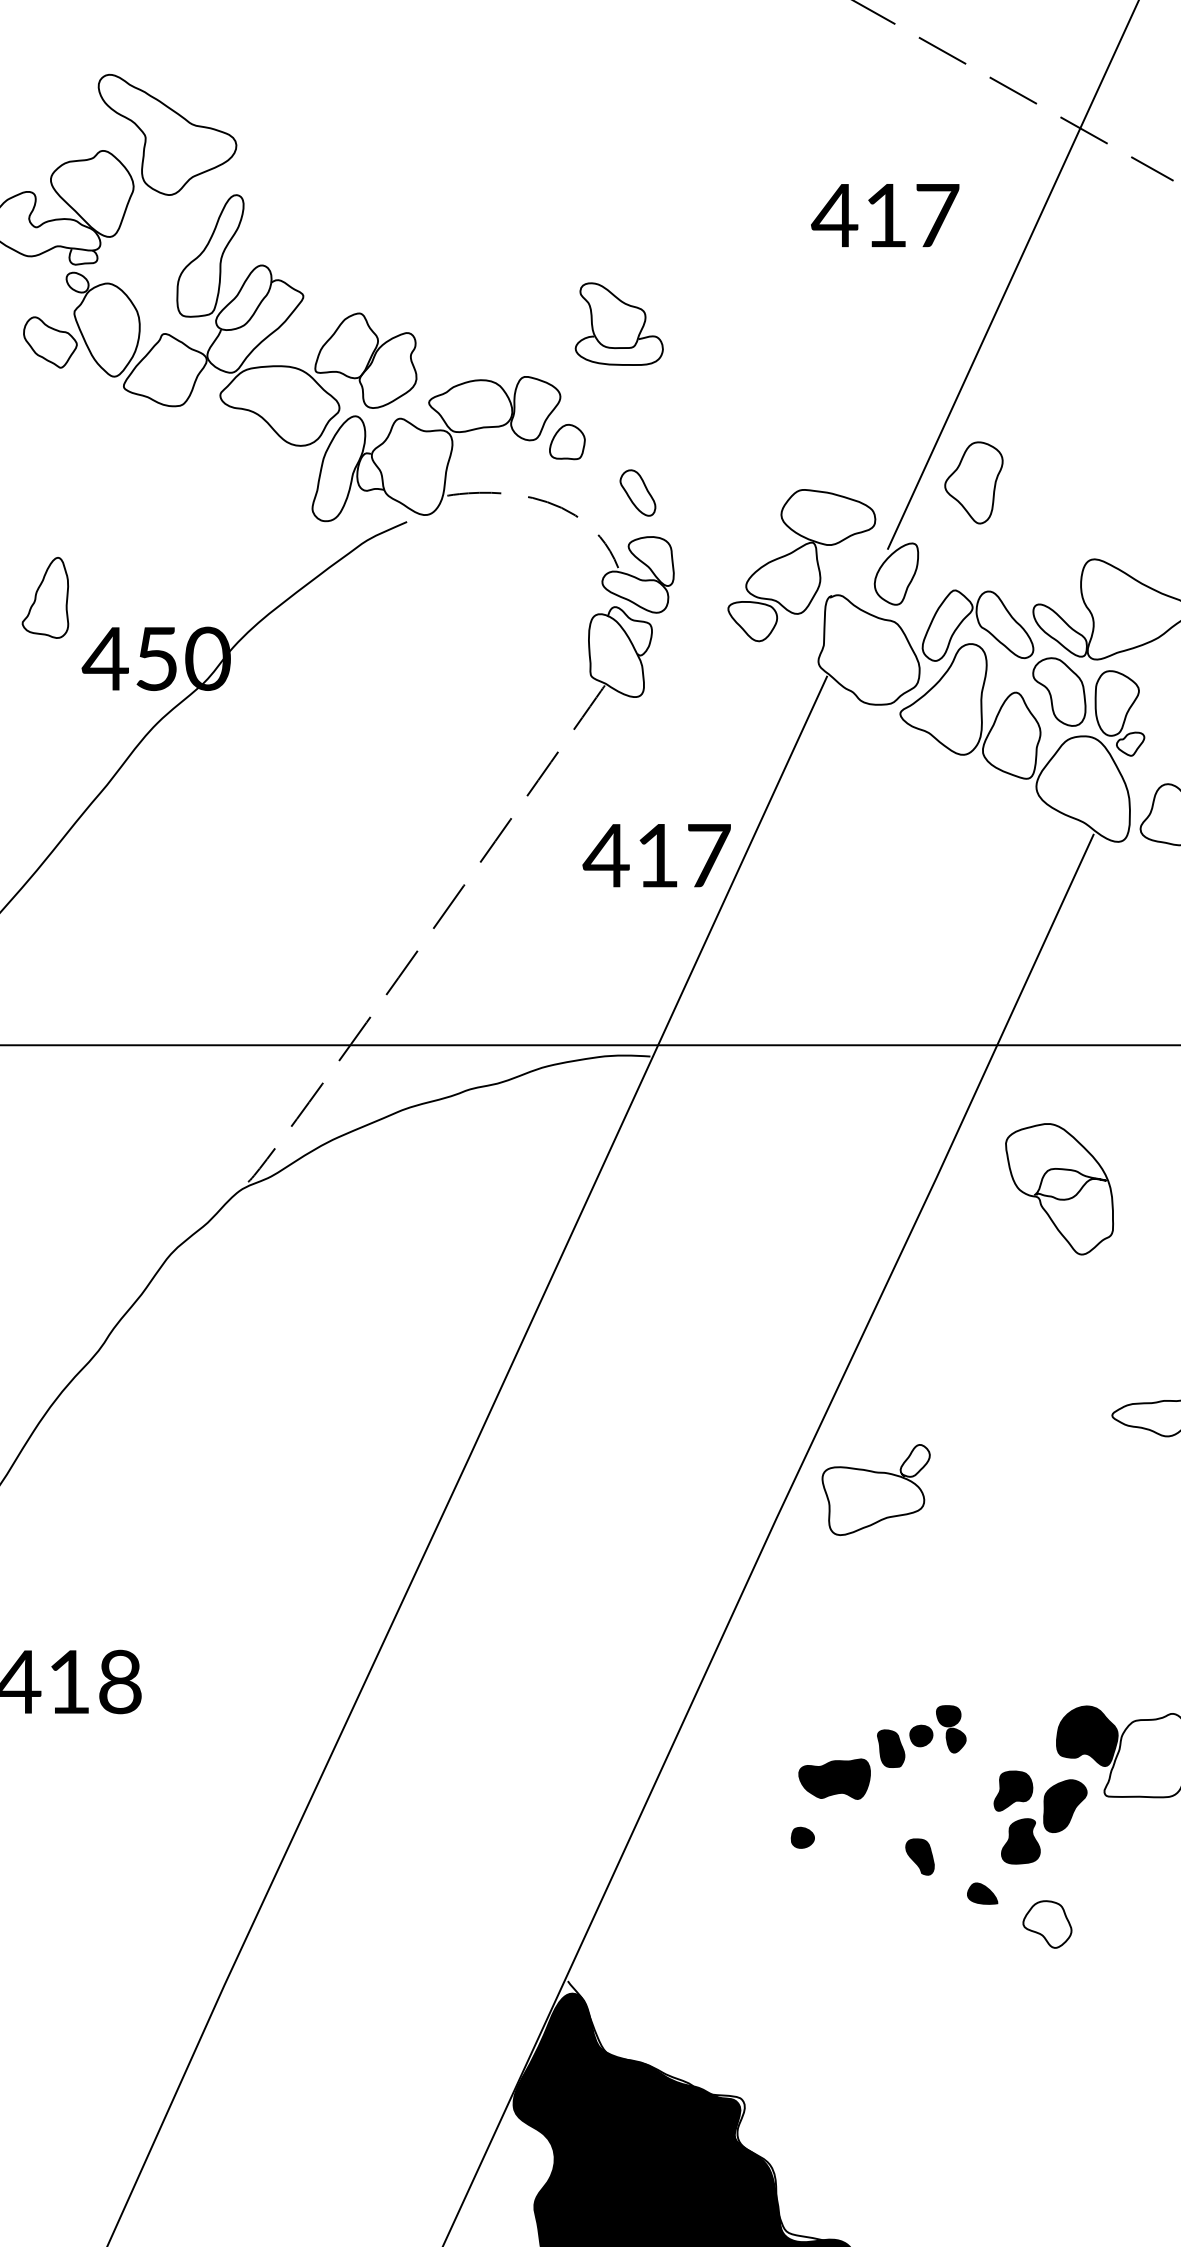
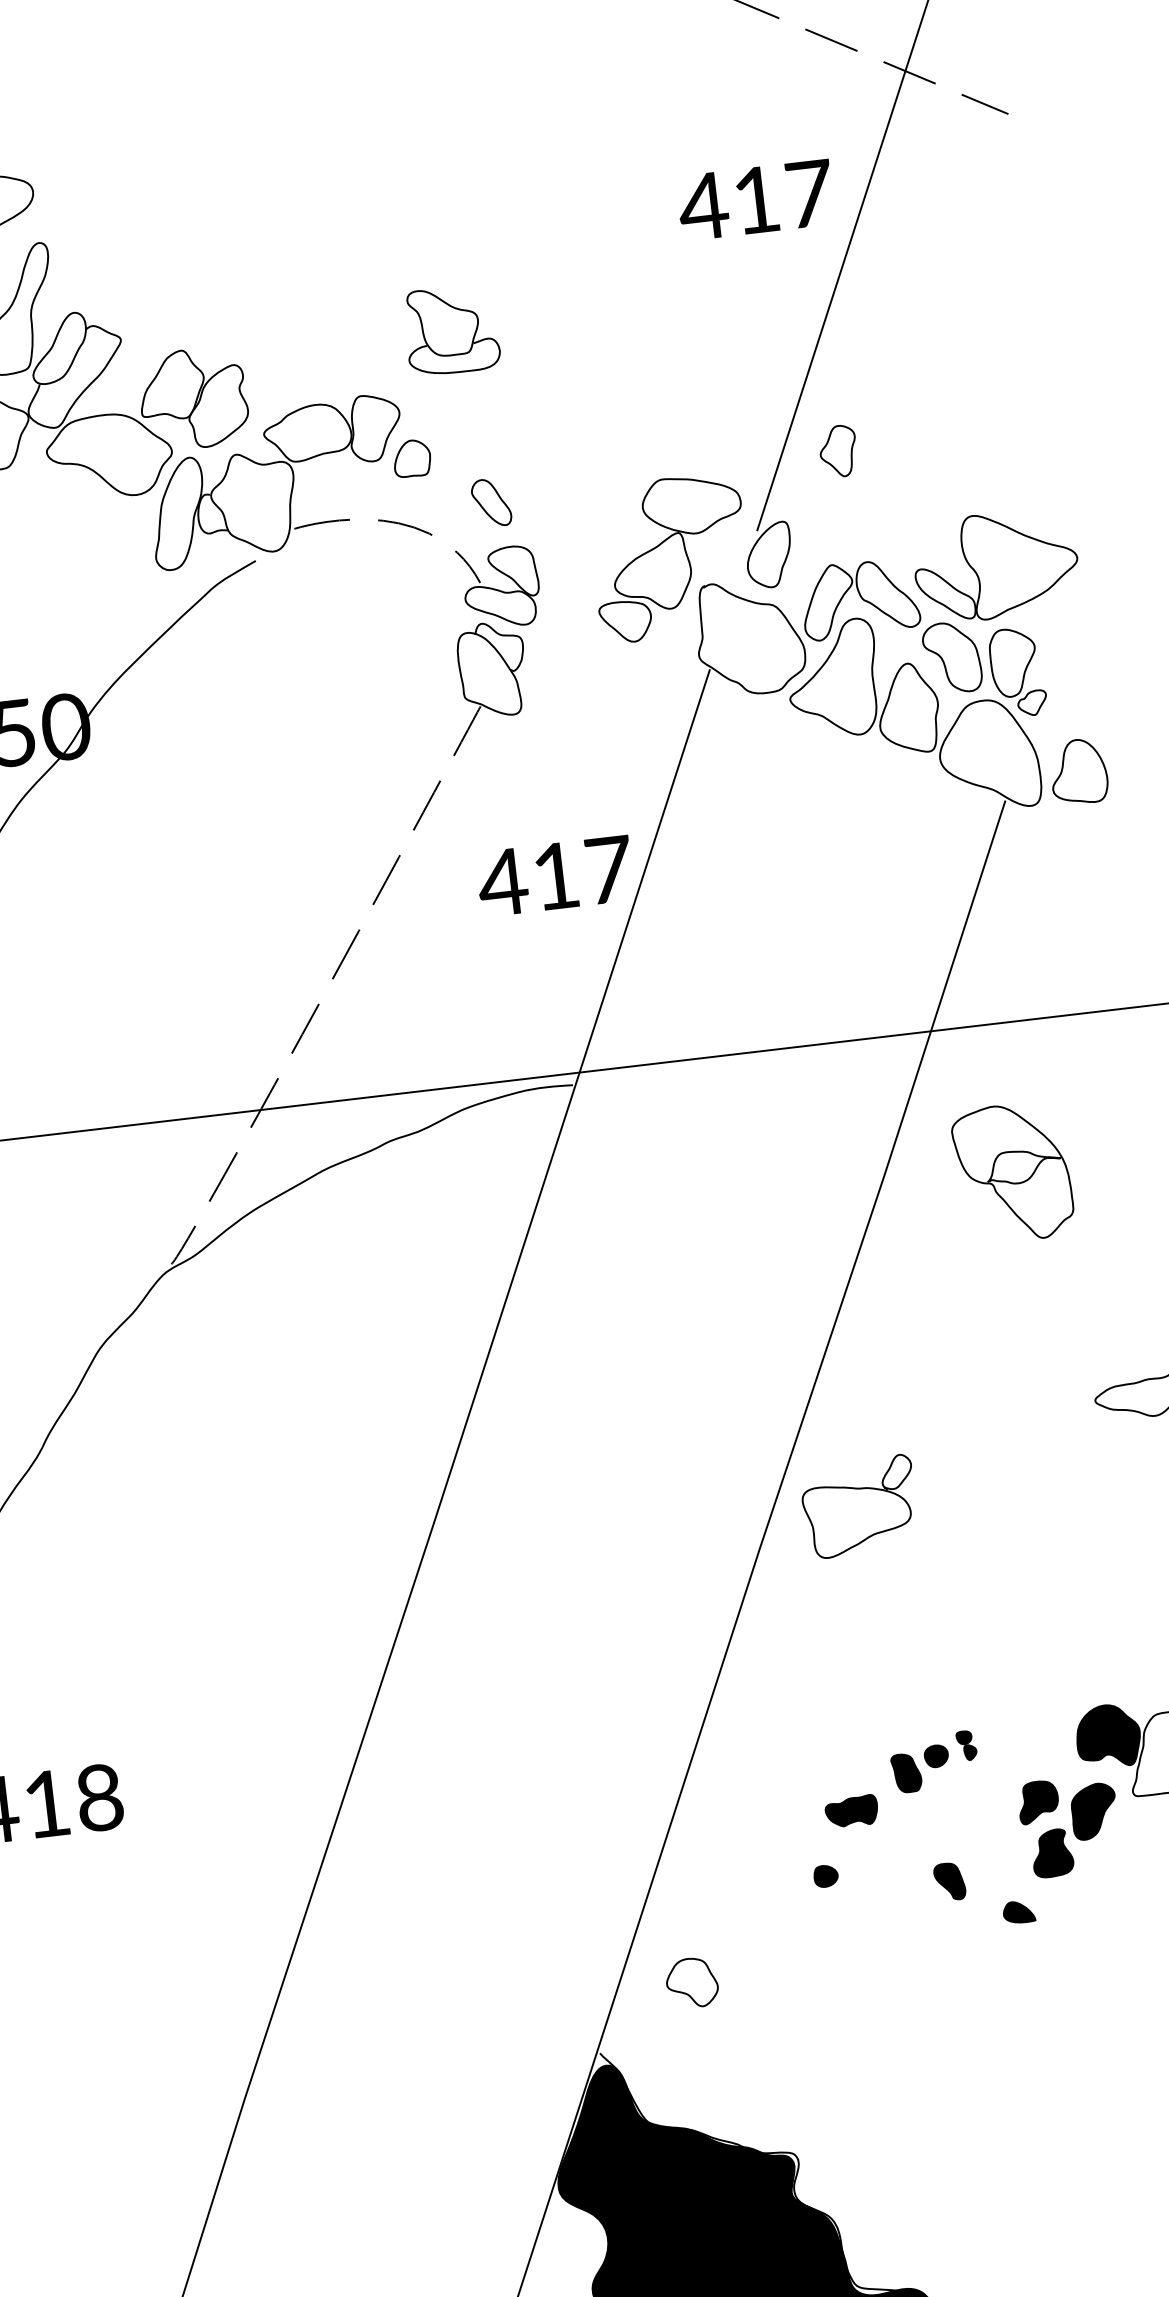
text: (885, 215) -> (755, 200), moved
part: (973, 482) -> (837, 451), size x0.6
part: (951, 1729) -> (966, 1745), size x0.6
part: (834, 1778) -> (851, 1810), size x0.7
part: (1047, 1924) -> (692, 1982), moved

